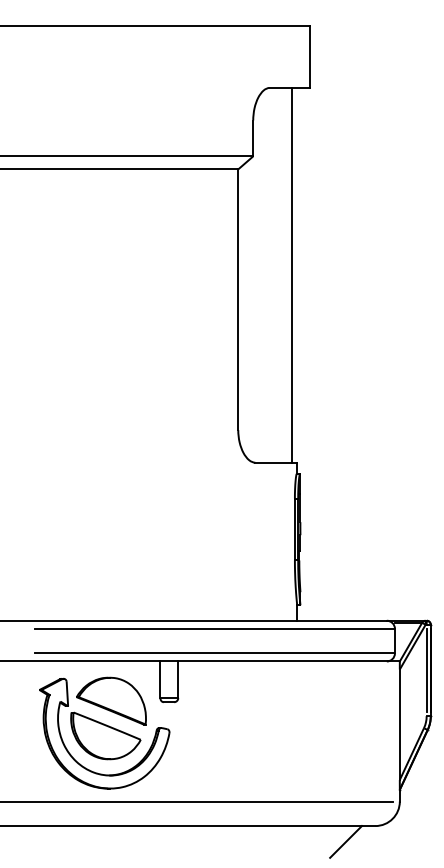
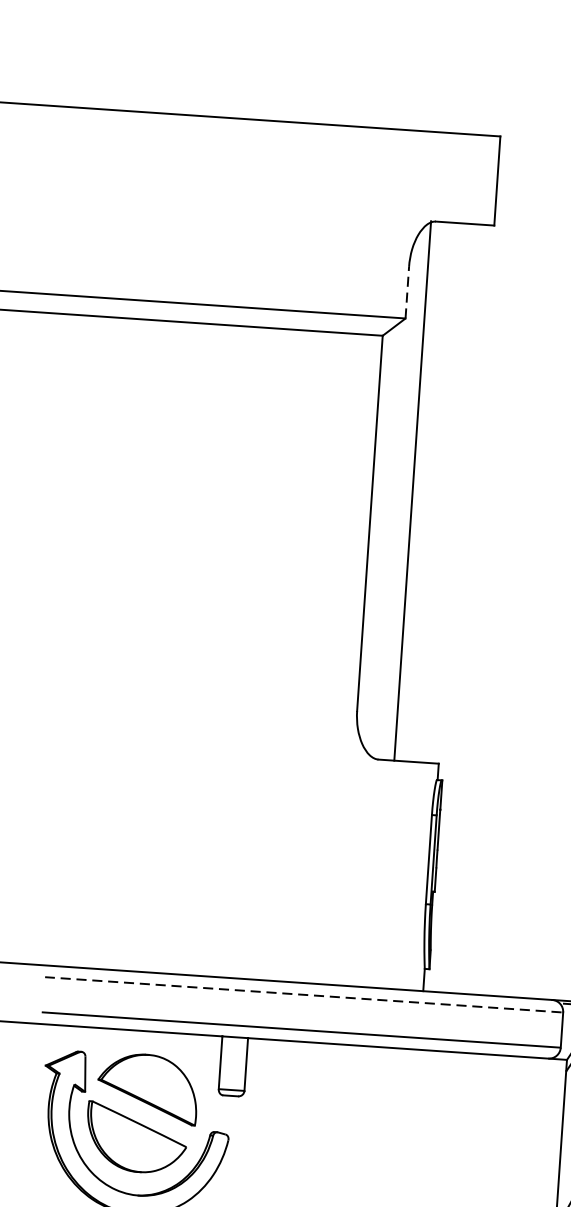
line: (253, 138) -> (407, 292), solid -> dashed
line: (292, 274) -> (413, 489), moved
line: (213, 628) -> (302, 994), solid -> dashed

